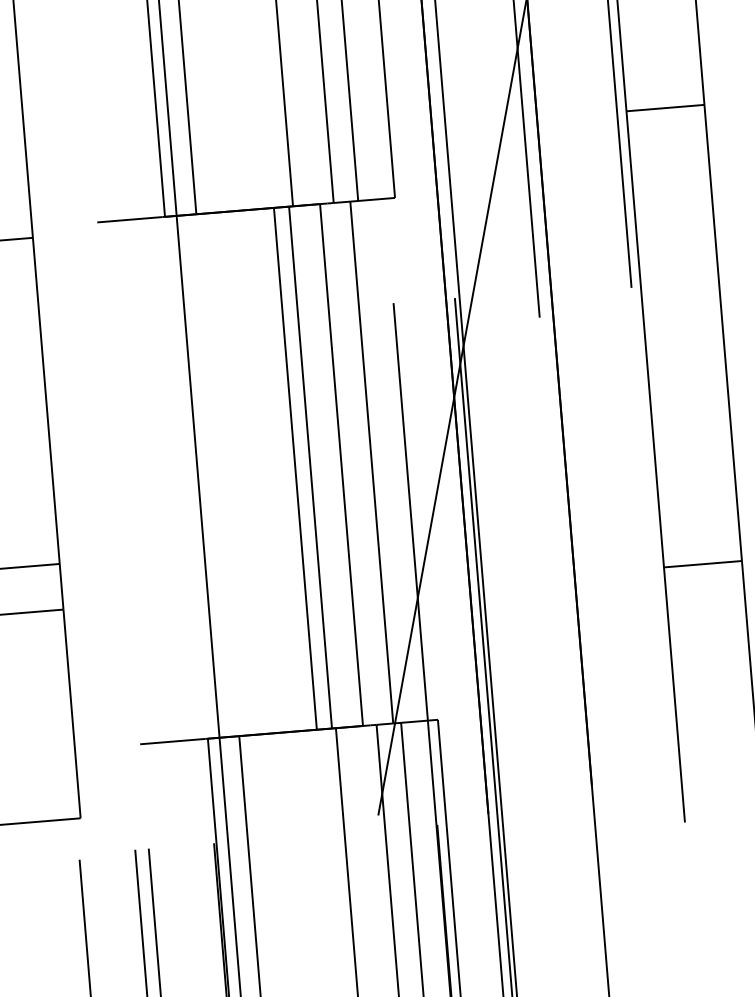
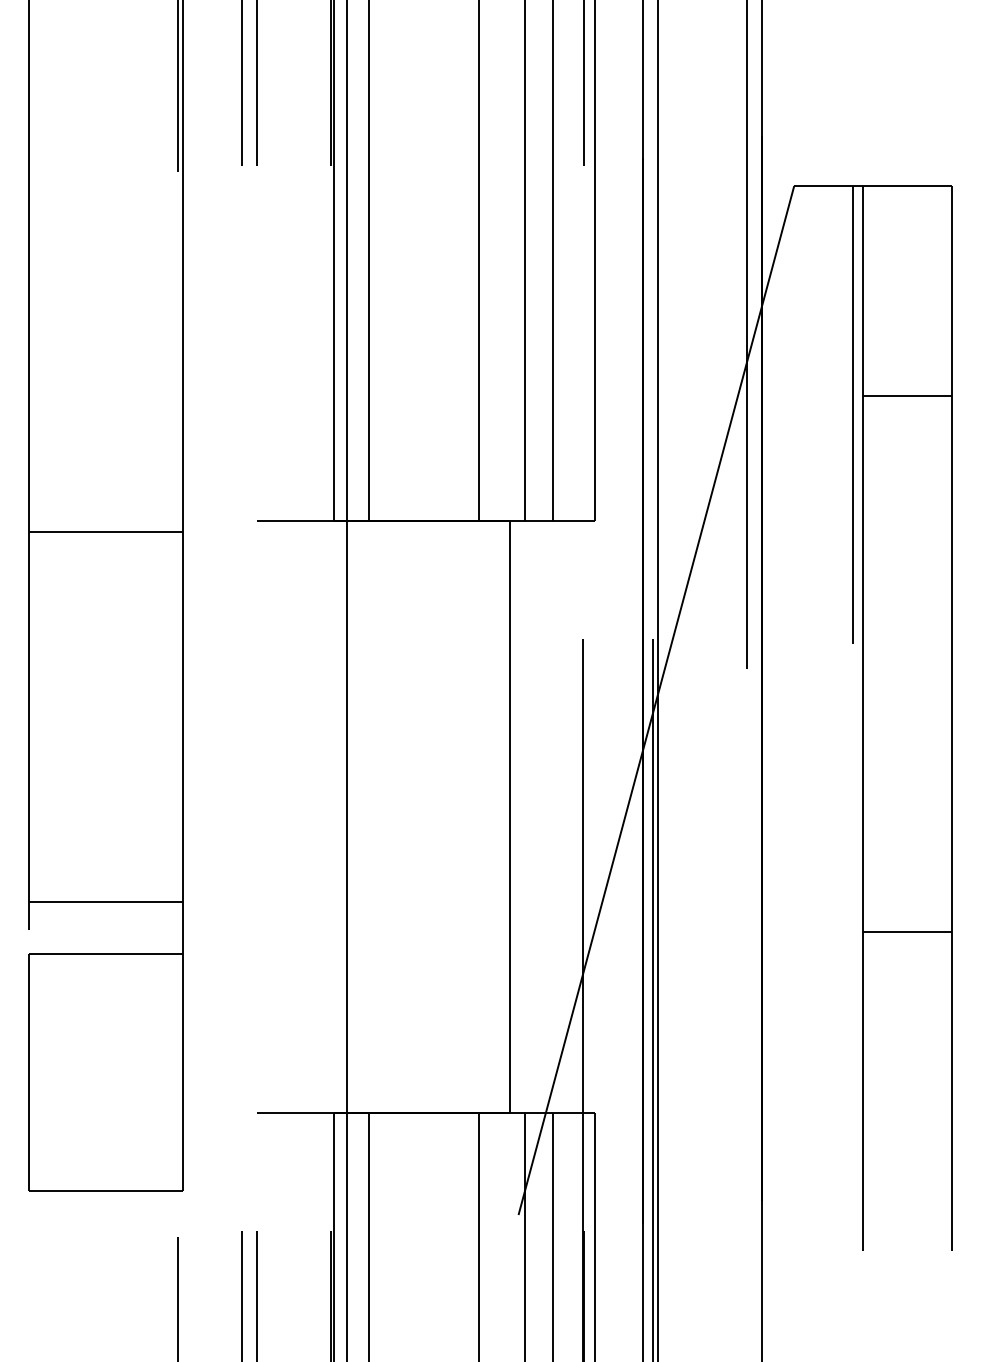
line: (665, 107) -> (907, 395), moved
line: (371, 462) -> (543, 816), removed
line: (310, 467) -> (474, 816), removed
line: (295, 468) -> (457, 816), removed
line: (702, 564) -> (907, 932), moved

